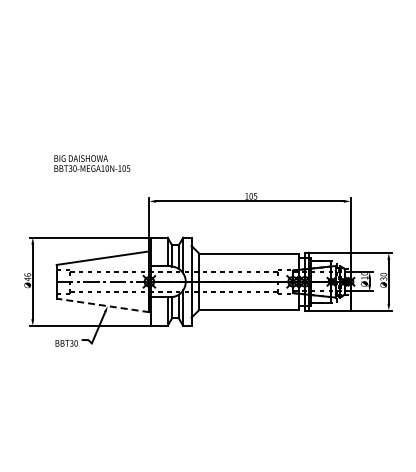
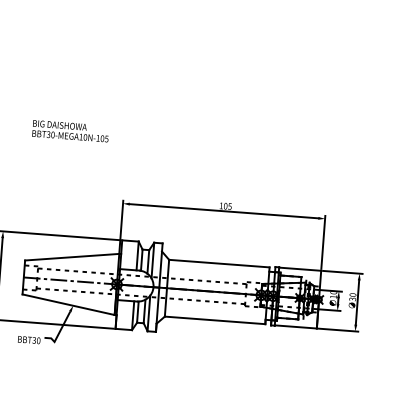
text: (92, 163) -> (71, 131), moved
line: (103, 305) -> (69, 304), dashed -> solid

